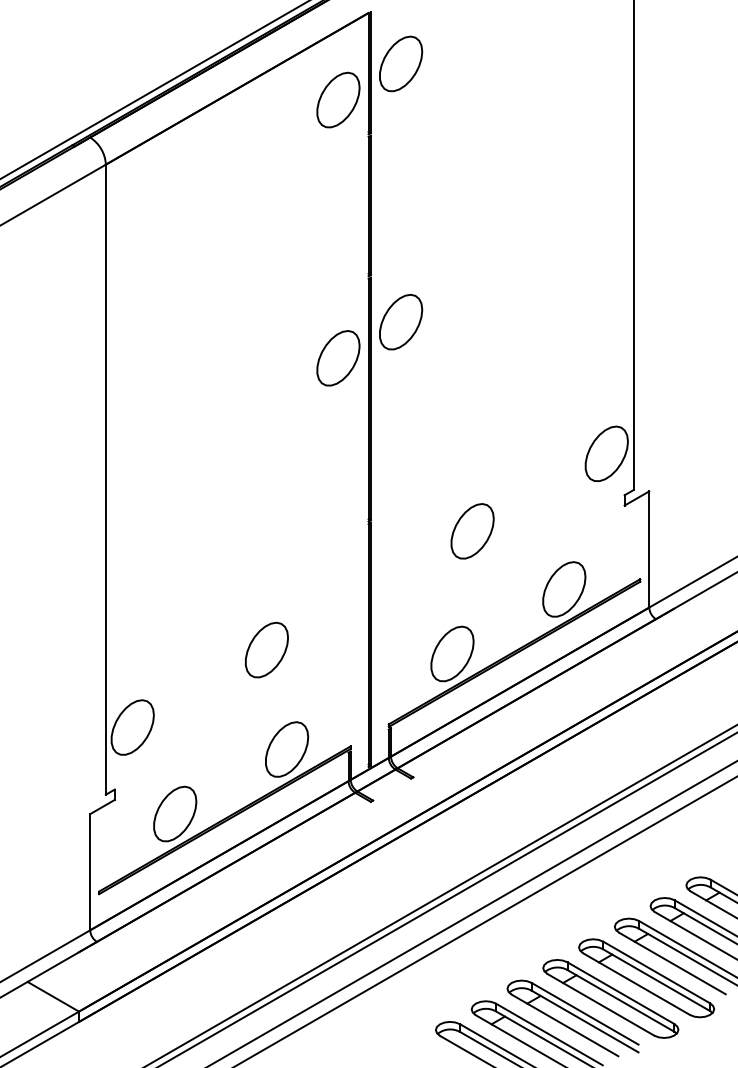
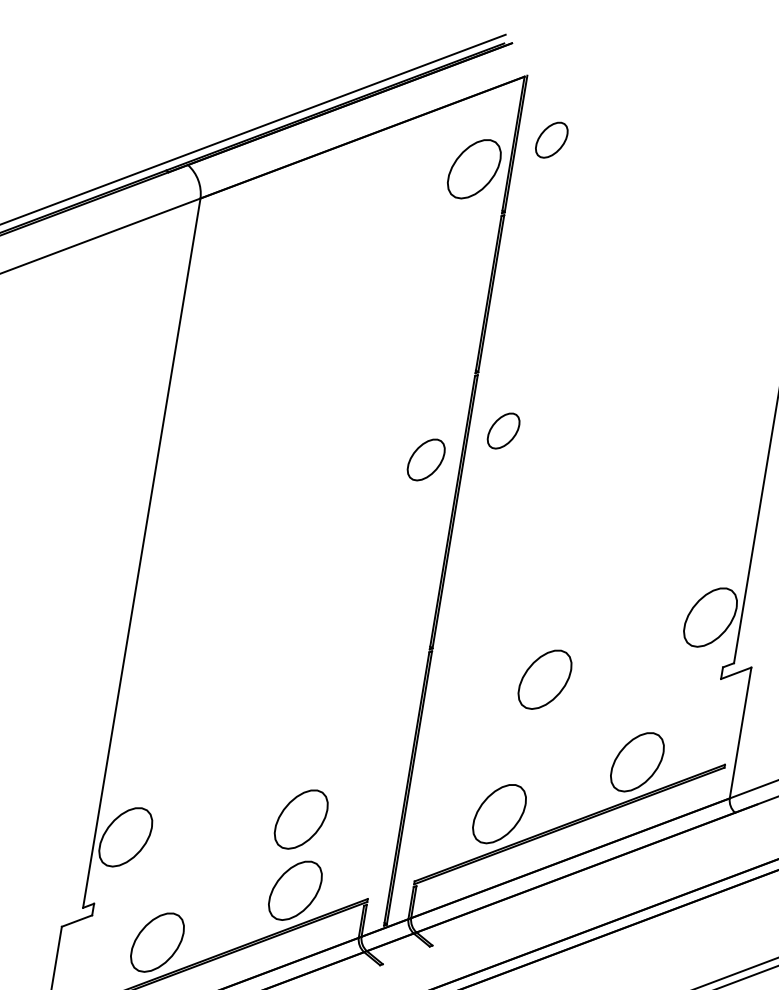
part: (401, 63) -> (552, 139), size x0.6
part: (401, 322) -> (503, 431), size x0.6
part: (338, 358) -> (426, 460), size x0.7
part: (266, 649) -> (300, 818), moved

